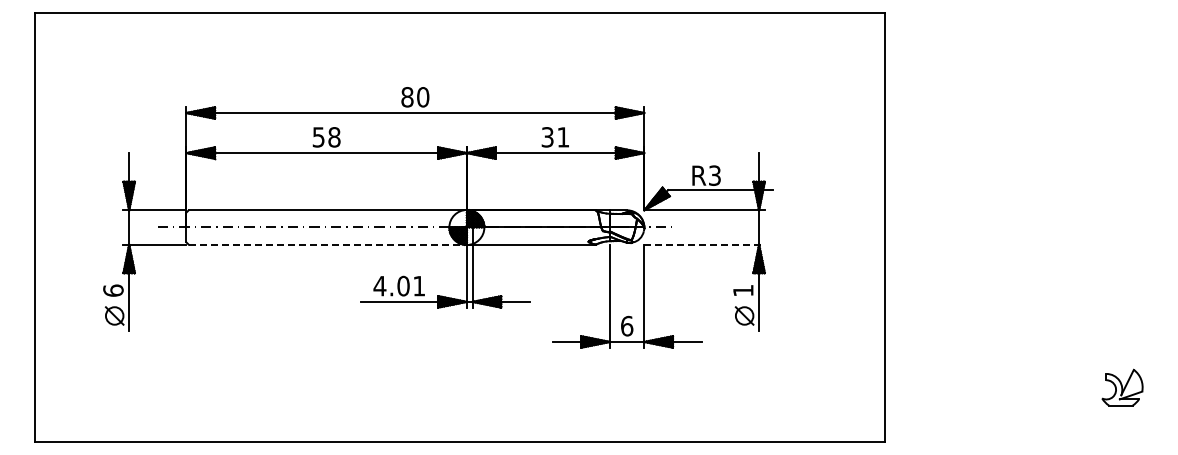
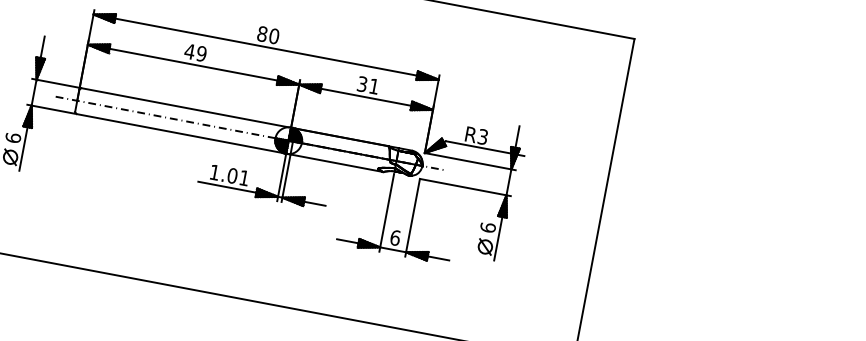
text: (326, 137) -> (195, 52), 58 -> 49
line: (328, 244) -> (181, 133), dashed -> solid
line: (705, 244) -> (466, 187), dashed -> solid
text: (379, 286) -> (214, 172), 4.01 -> 1.01
text: (743, 290) -> (488, 227), 1 -> 6

